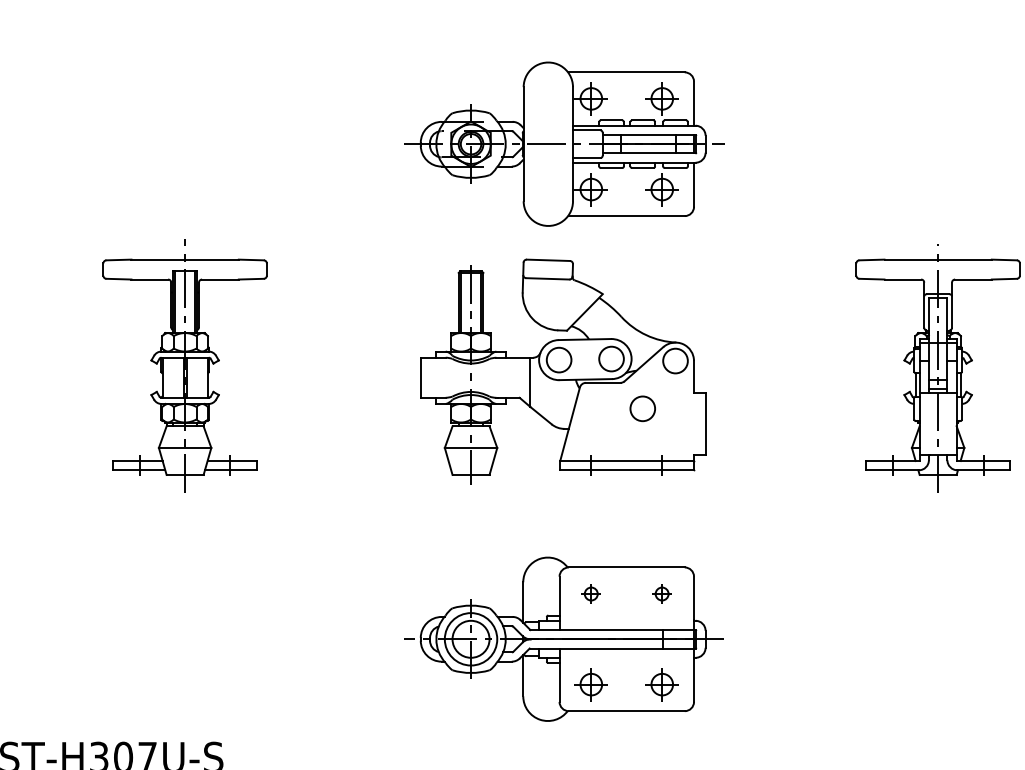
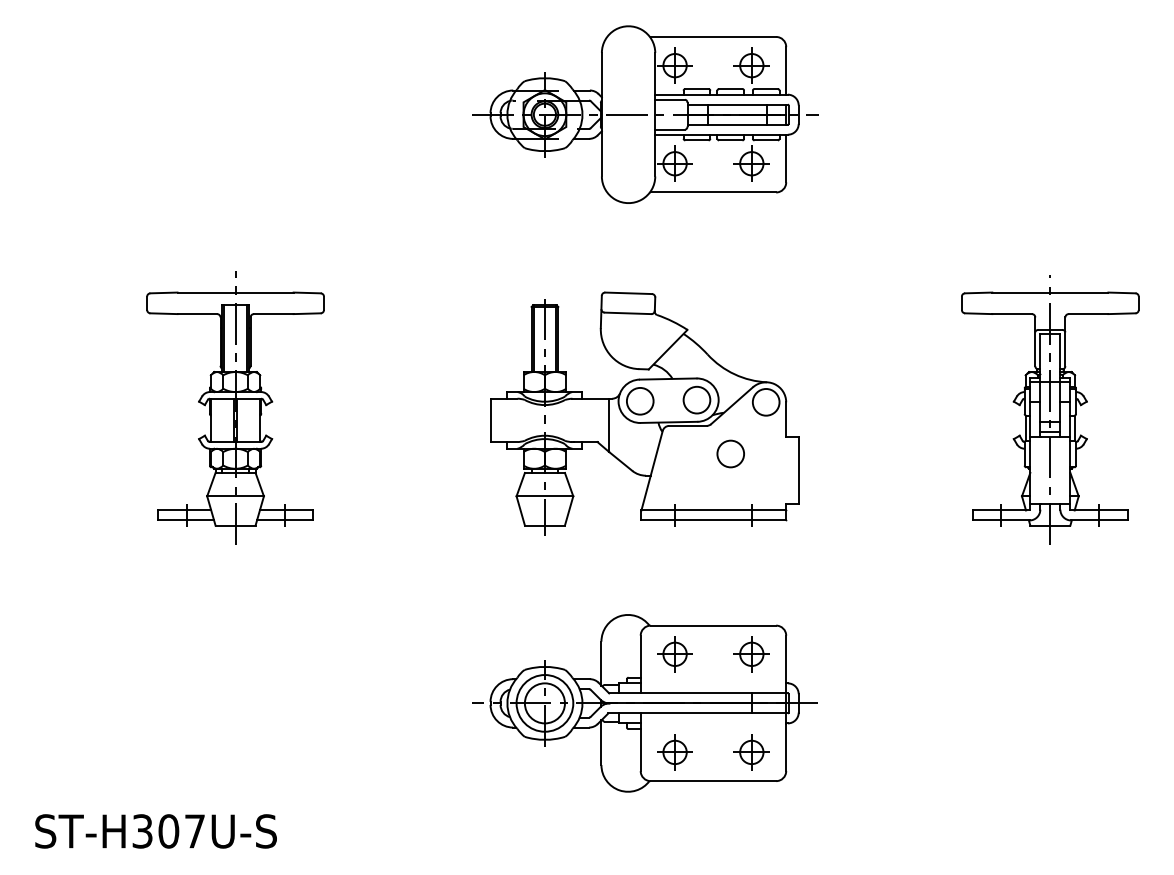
part: (563, 144) -> (645, 114), moved
part: (590, 594) -> (674, 654), size x1.67
part: (661, 594) -> (751, 654), size x1.67

